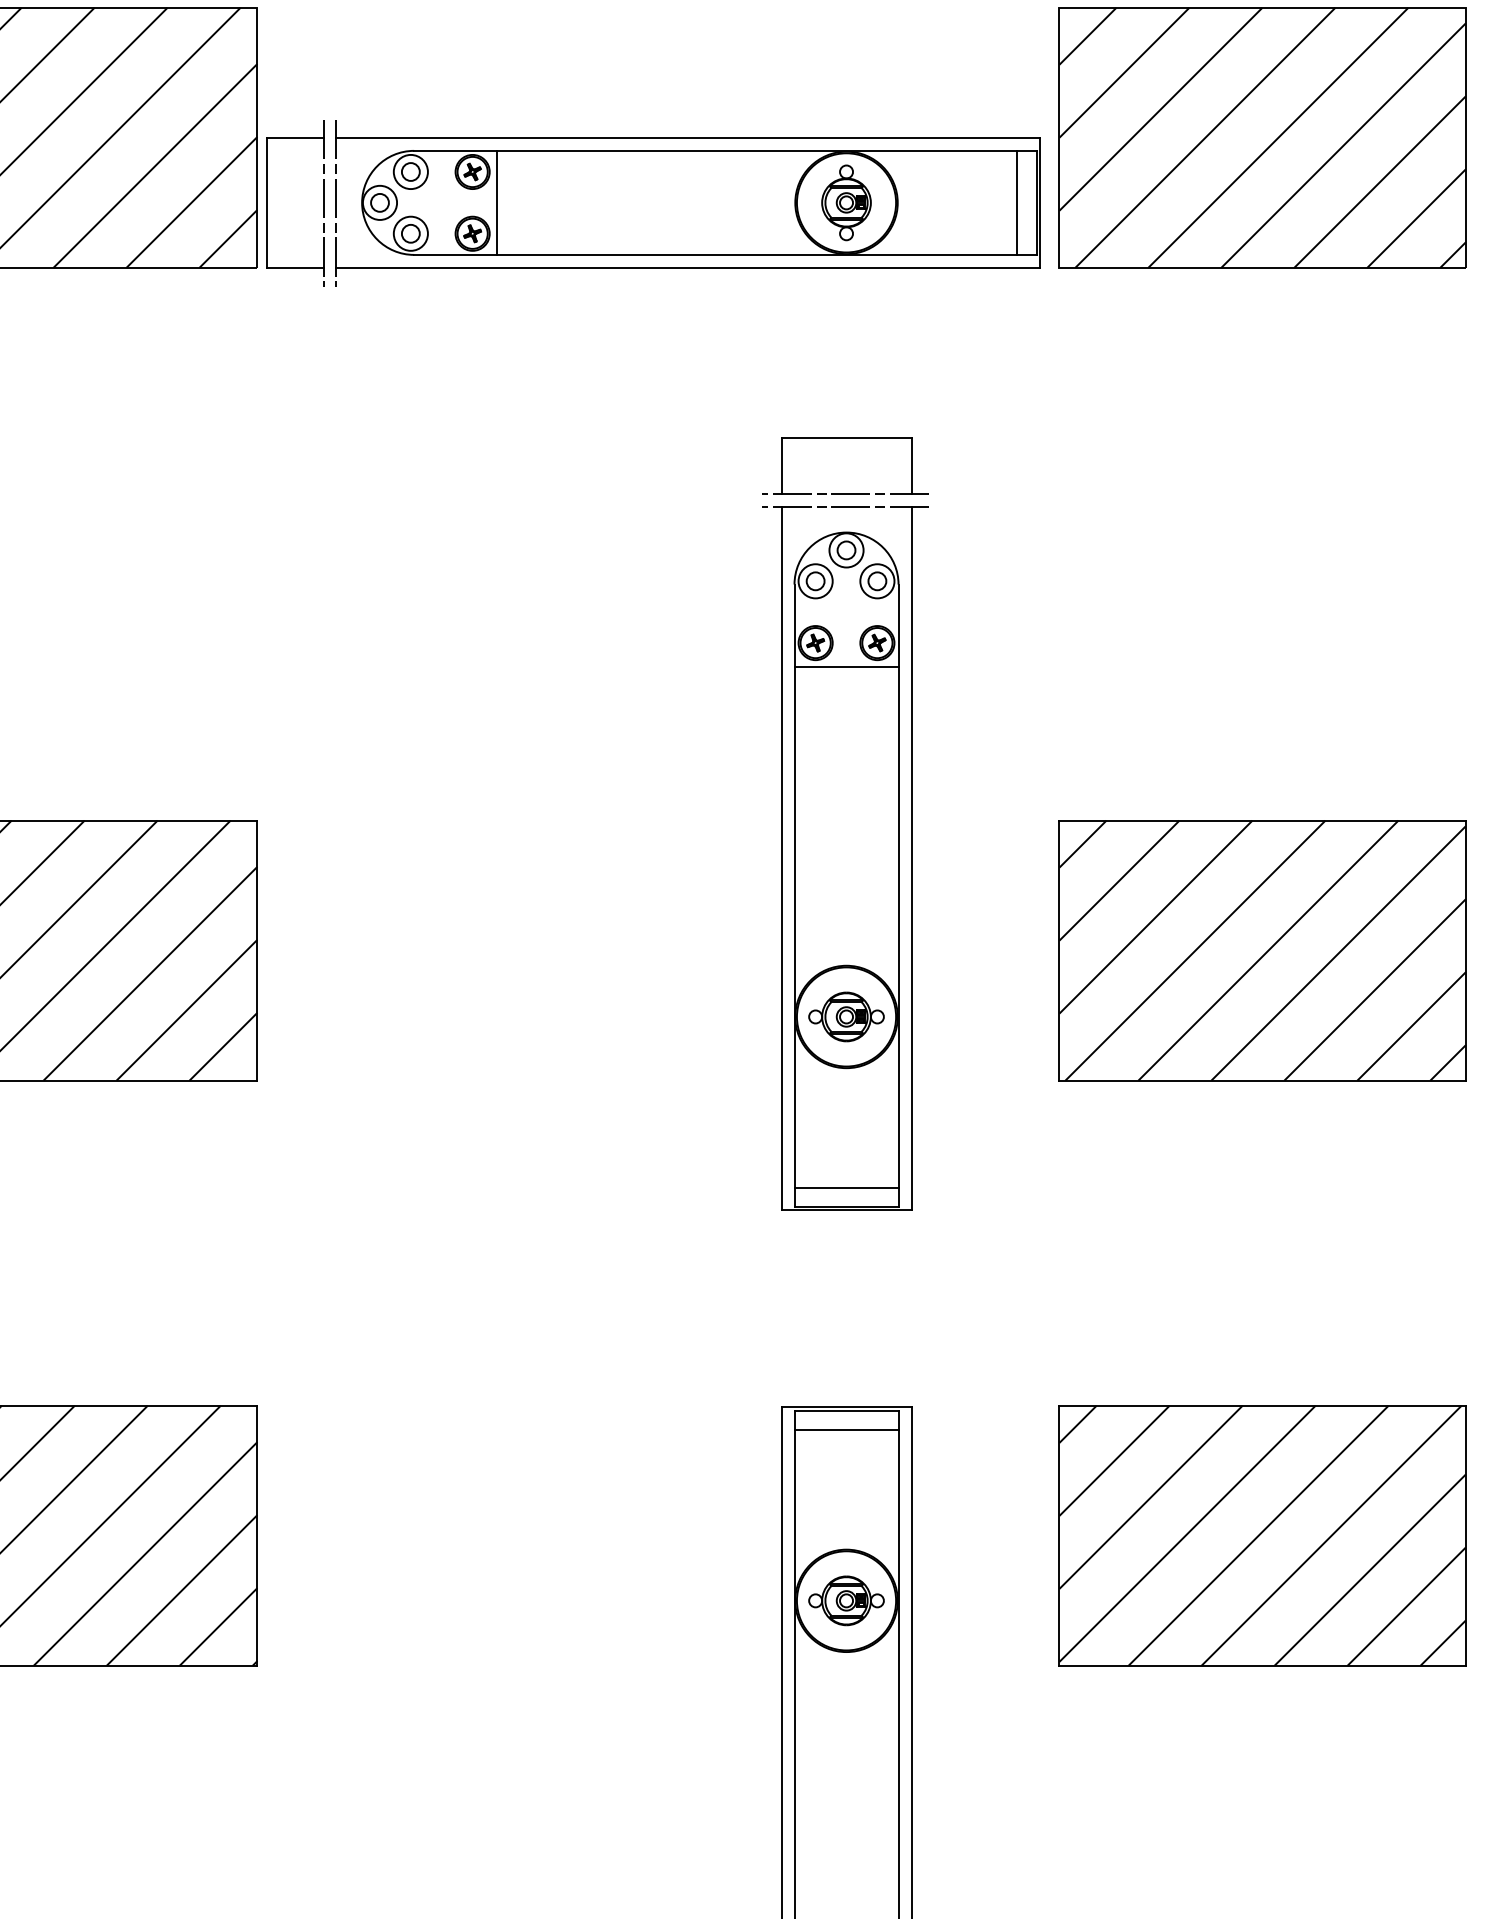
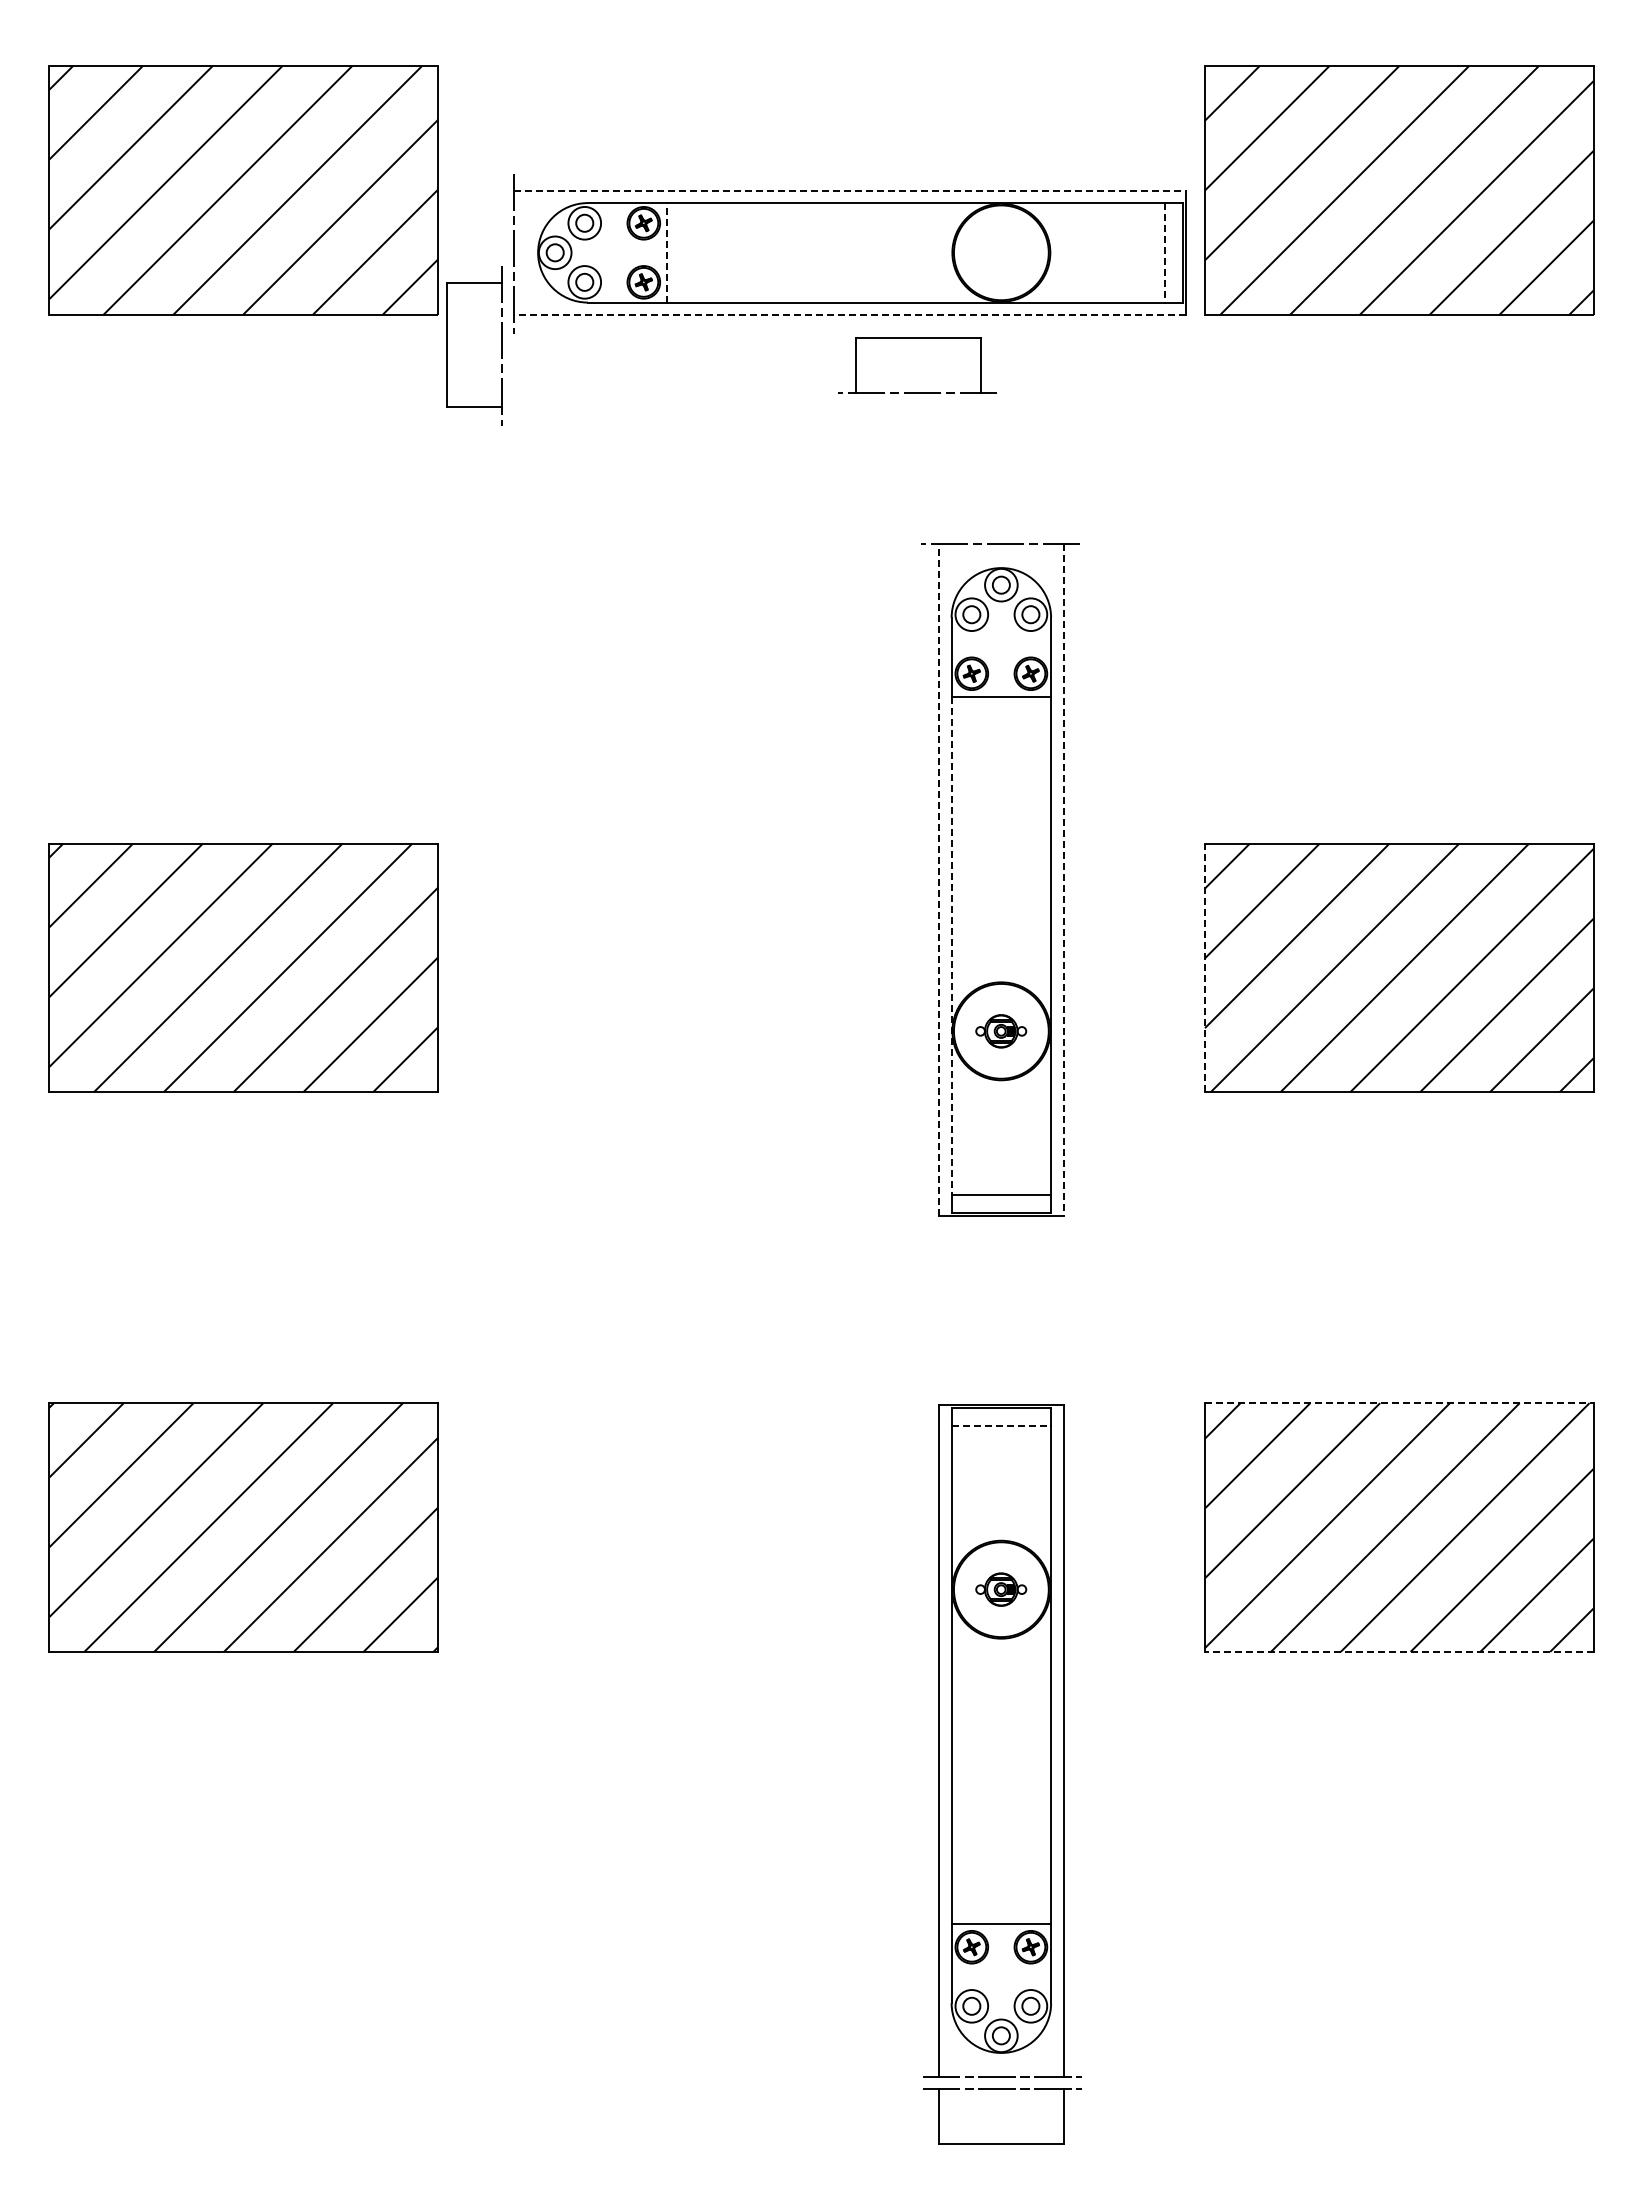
line: (688, 137) -> (850, 190), solid -> dashed
line: (497, 202) -> (667, 252), solid -> dashed
part: (846, 202) -> (1001, 252), removed
line: (1017, 202) -> (1164, 252), solid -> dashed
part: (267, 203) -> (447, 345), moved
line: (687, 268) -> (849, 315), solid -> dashed
part: (845, 437) -> (917, 338), moved
line: (781, 858) -> (939, 879), solid -> dashed
line: (911, 859) -> (1063, 880), solid -> dashed
line: (794, 927) -> (951, 945), solid -> dashed
line: (1058, 950) -> (1204, 967), solid -> dashed
part: (845, 1017) -> (1000, 1031), size x0.7
line: (1262, 1406) -> (1399, 1403), solid -> dashed
line: (846, 1430) -> (1001, 1426), solid -> dashed
part: (845, 1600) -> (1000, 1589), size x0.7
line: (1261, 1665) -> (1398, 1651), solid -> dashed

